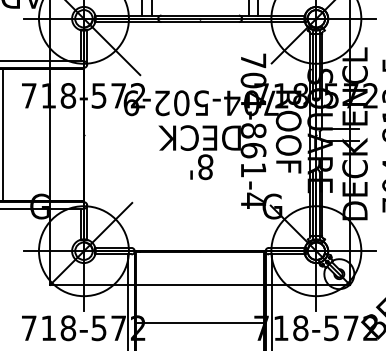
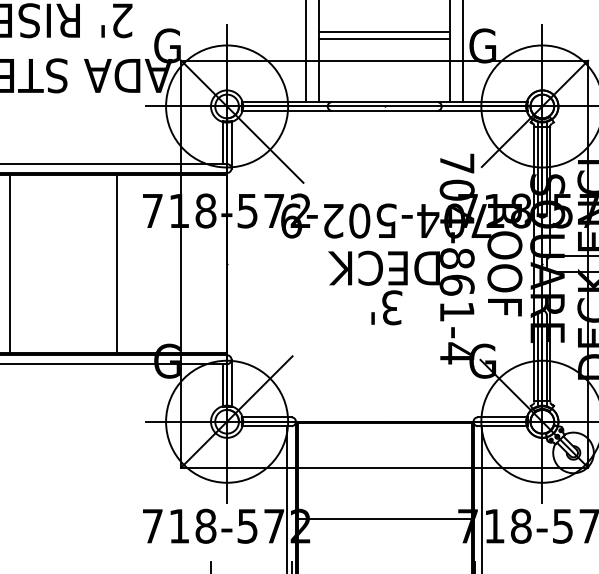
text: (205, 166) -> (391, 307), 8' -> 3'

